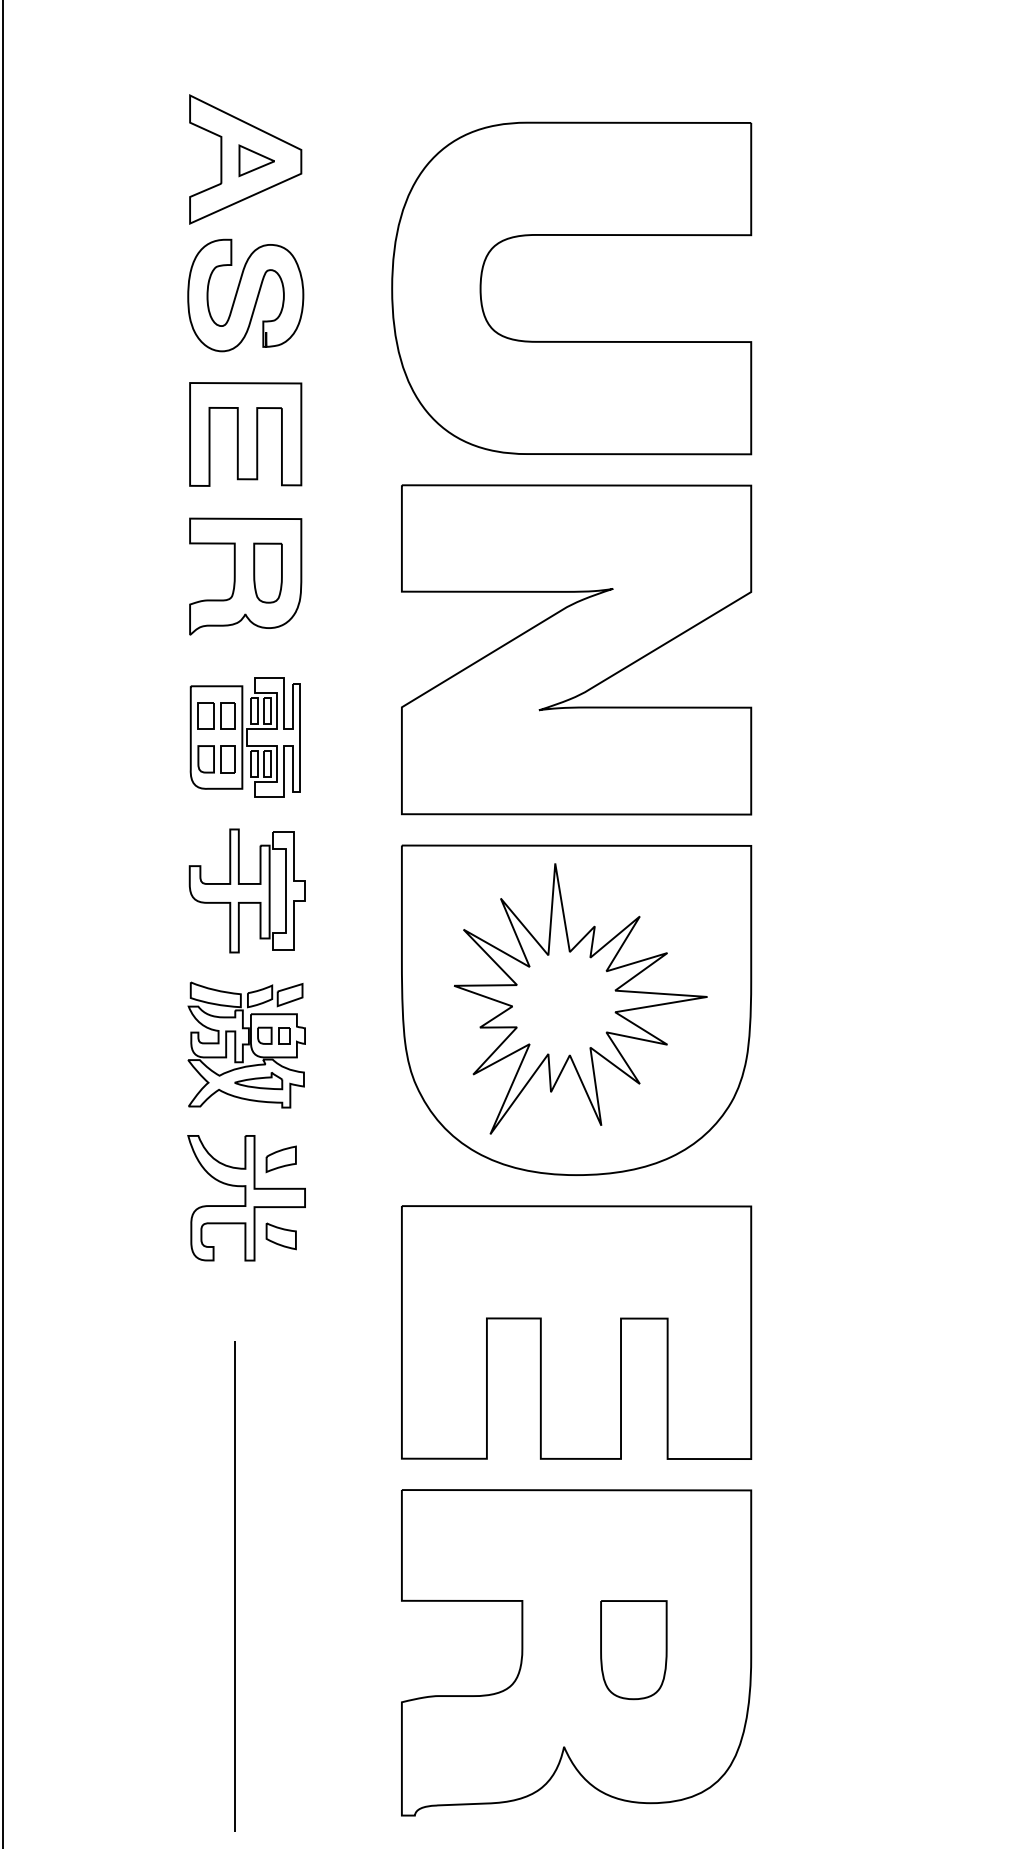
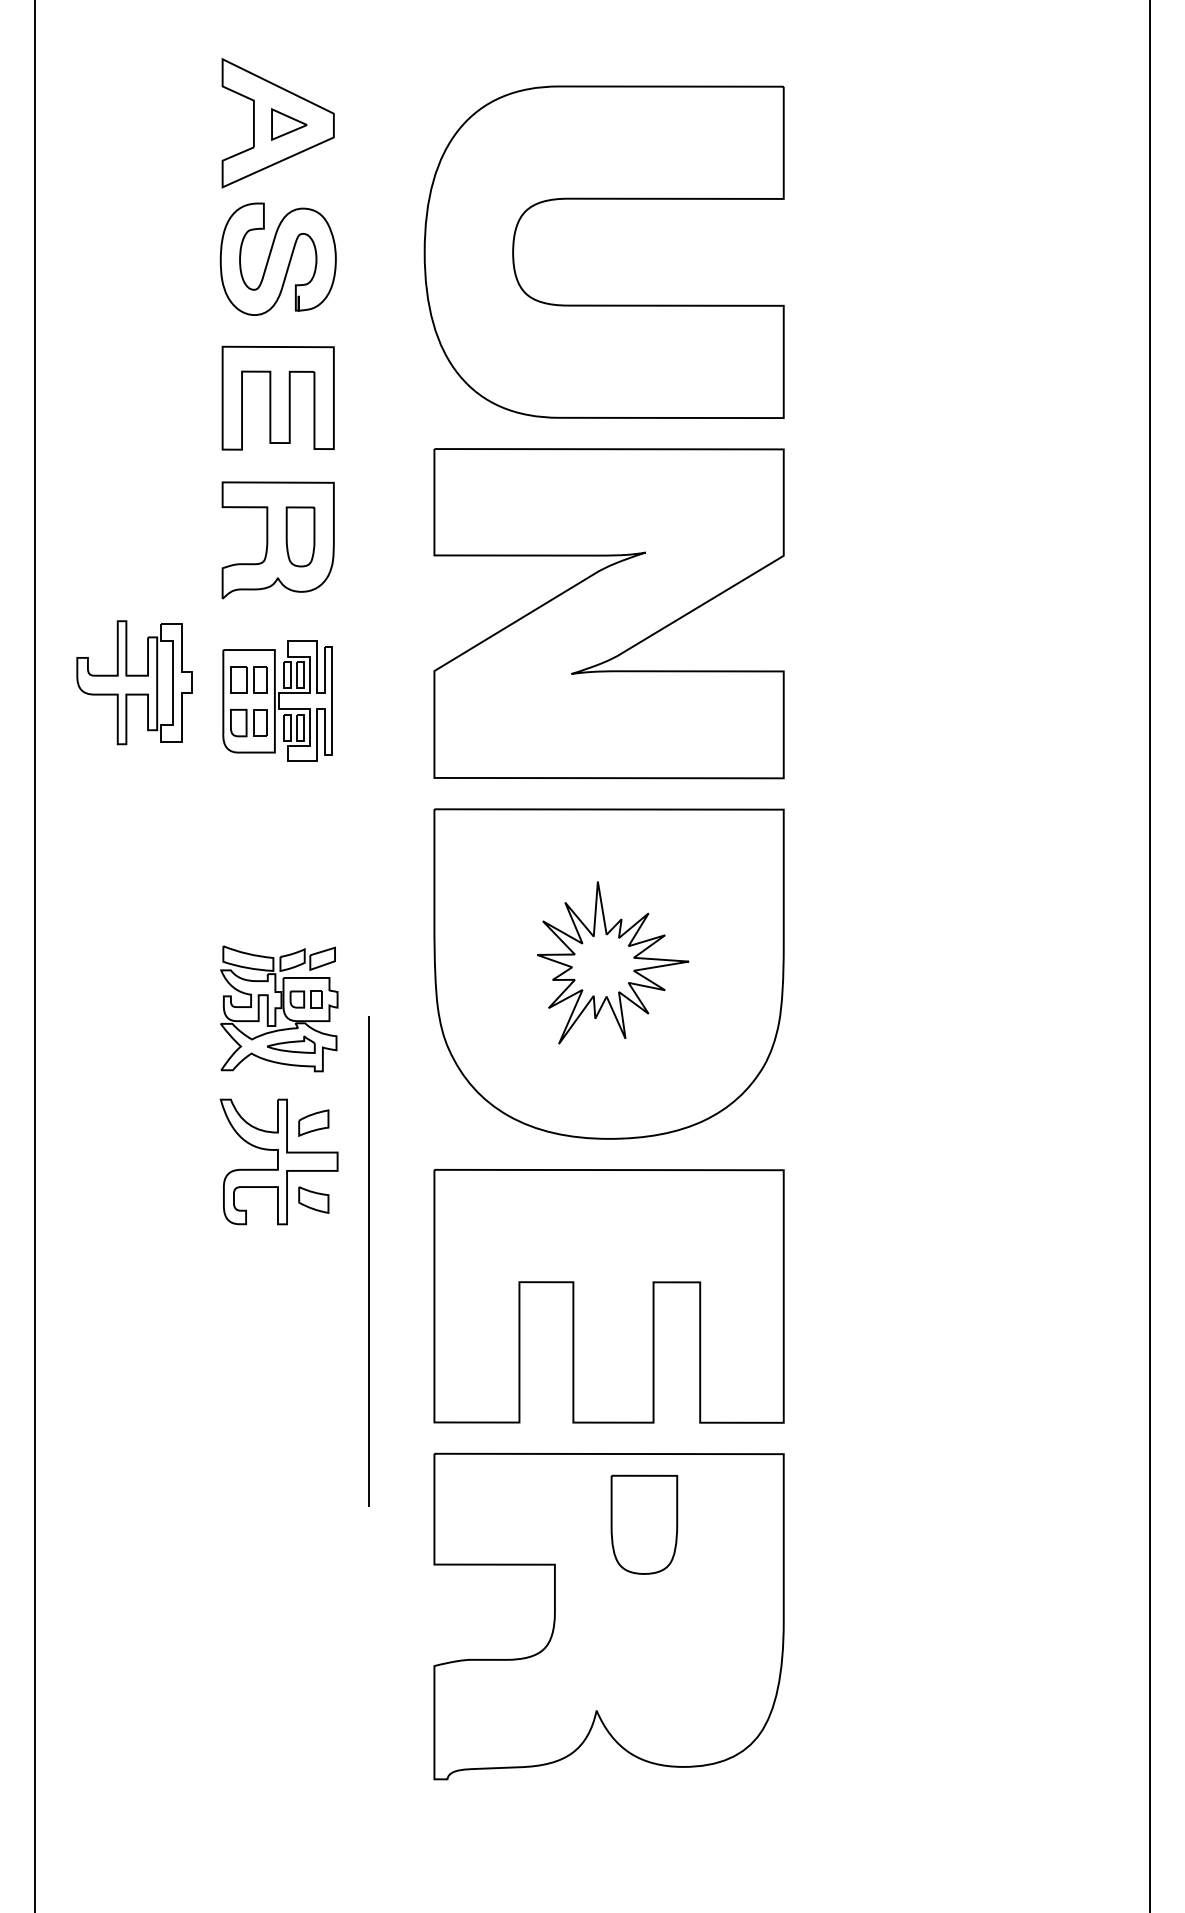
part: (246, 890) -> (134, 682), moved
part: (579, 998) -> (612, 962), size x0.6
line: (234, 1586) -> (368, 1261), moved
part: (633, 1649) -> (644, 1524), moved

